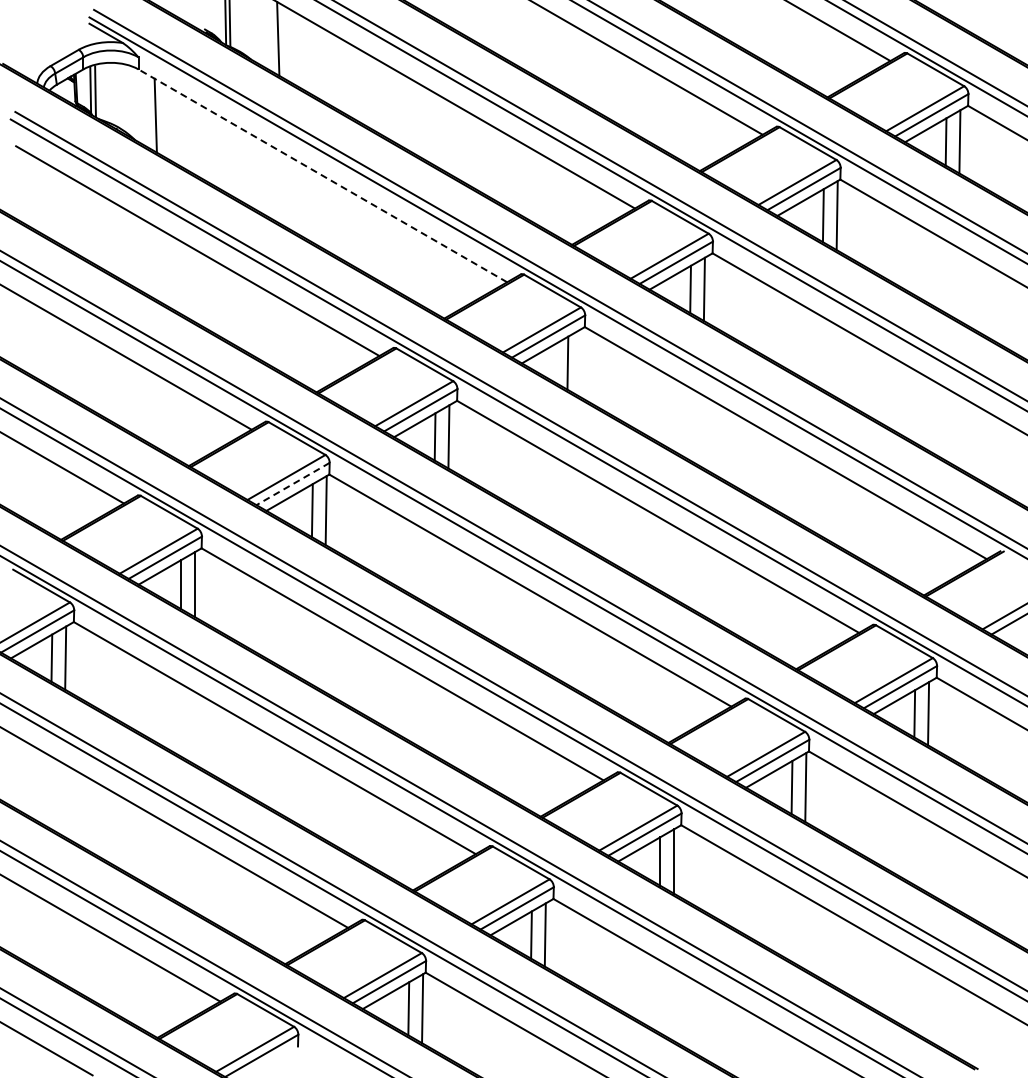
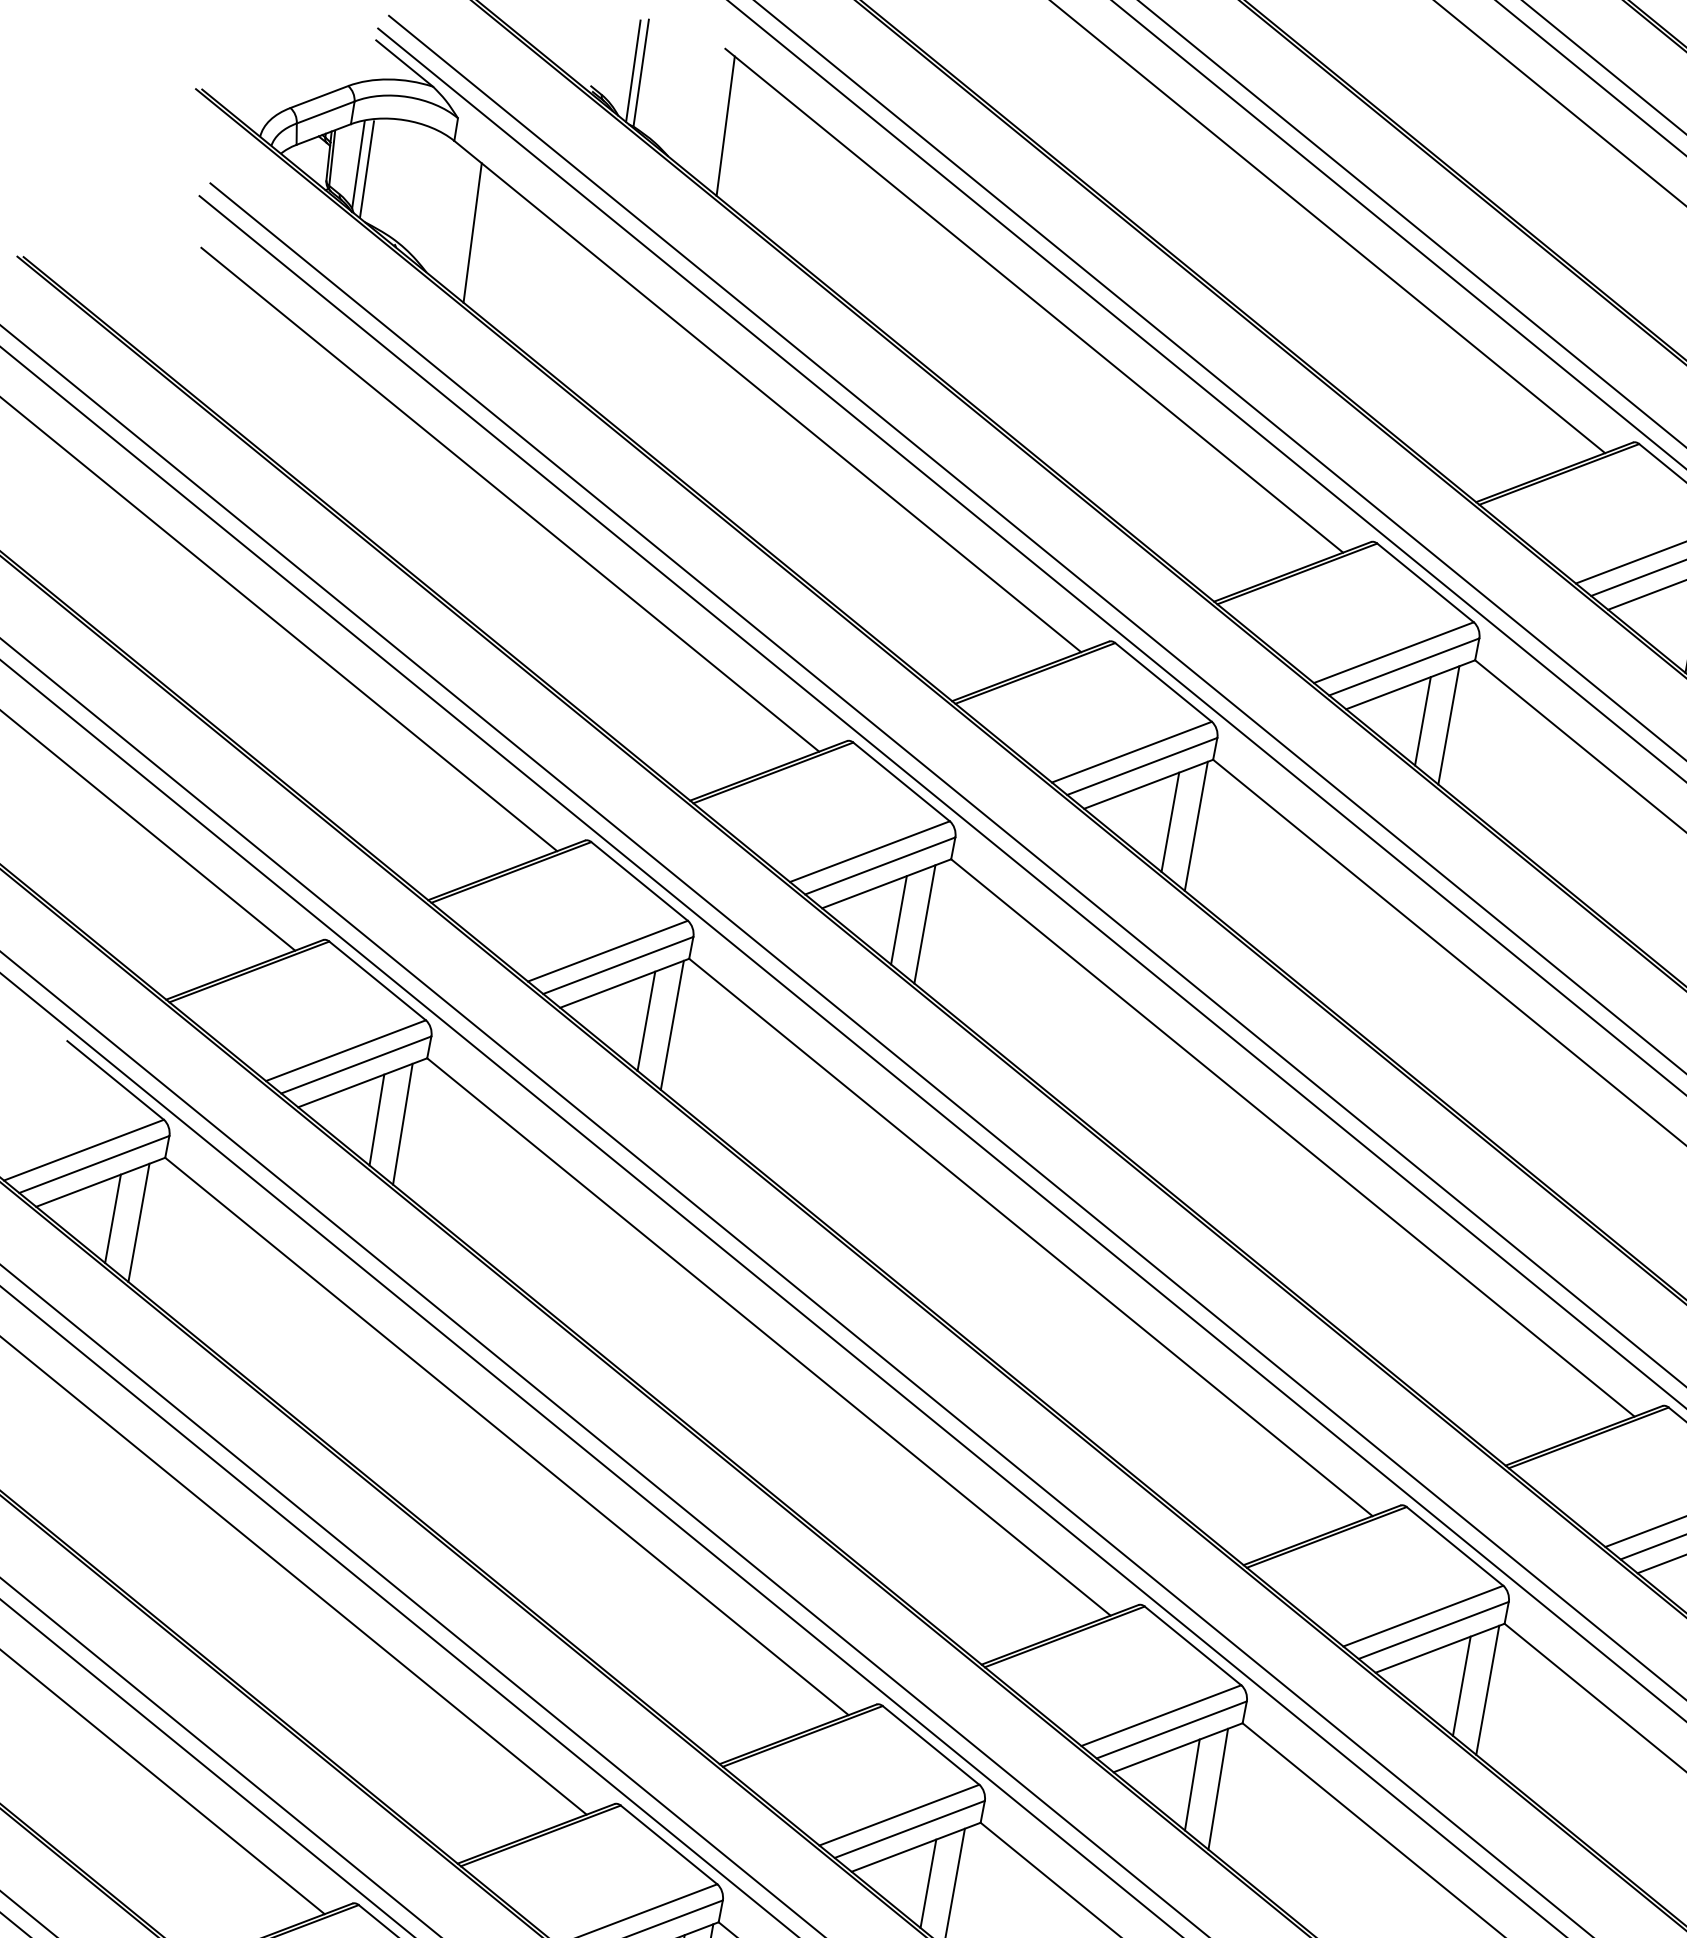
line: (322, 175) -> (767, 395), dashed -> solid
line: (581, 362) -> (1196, 825), added
line: (292, 484) -> (617, 966), dashed -> solid

